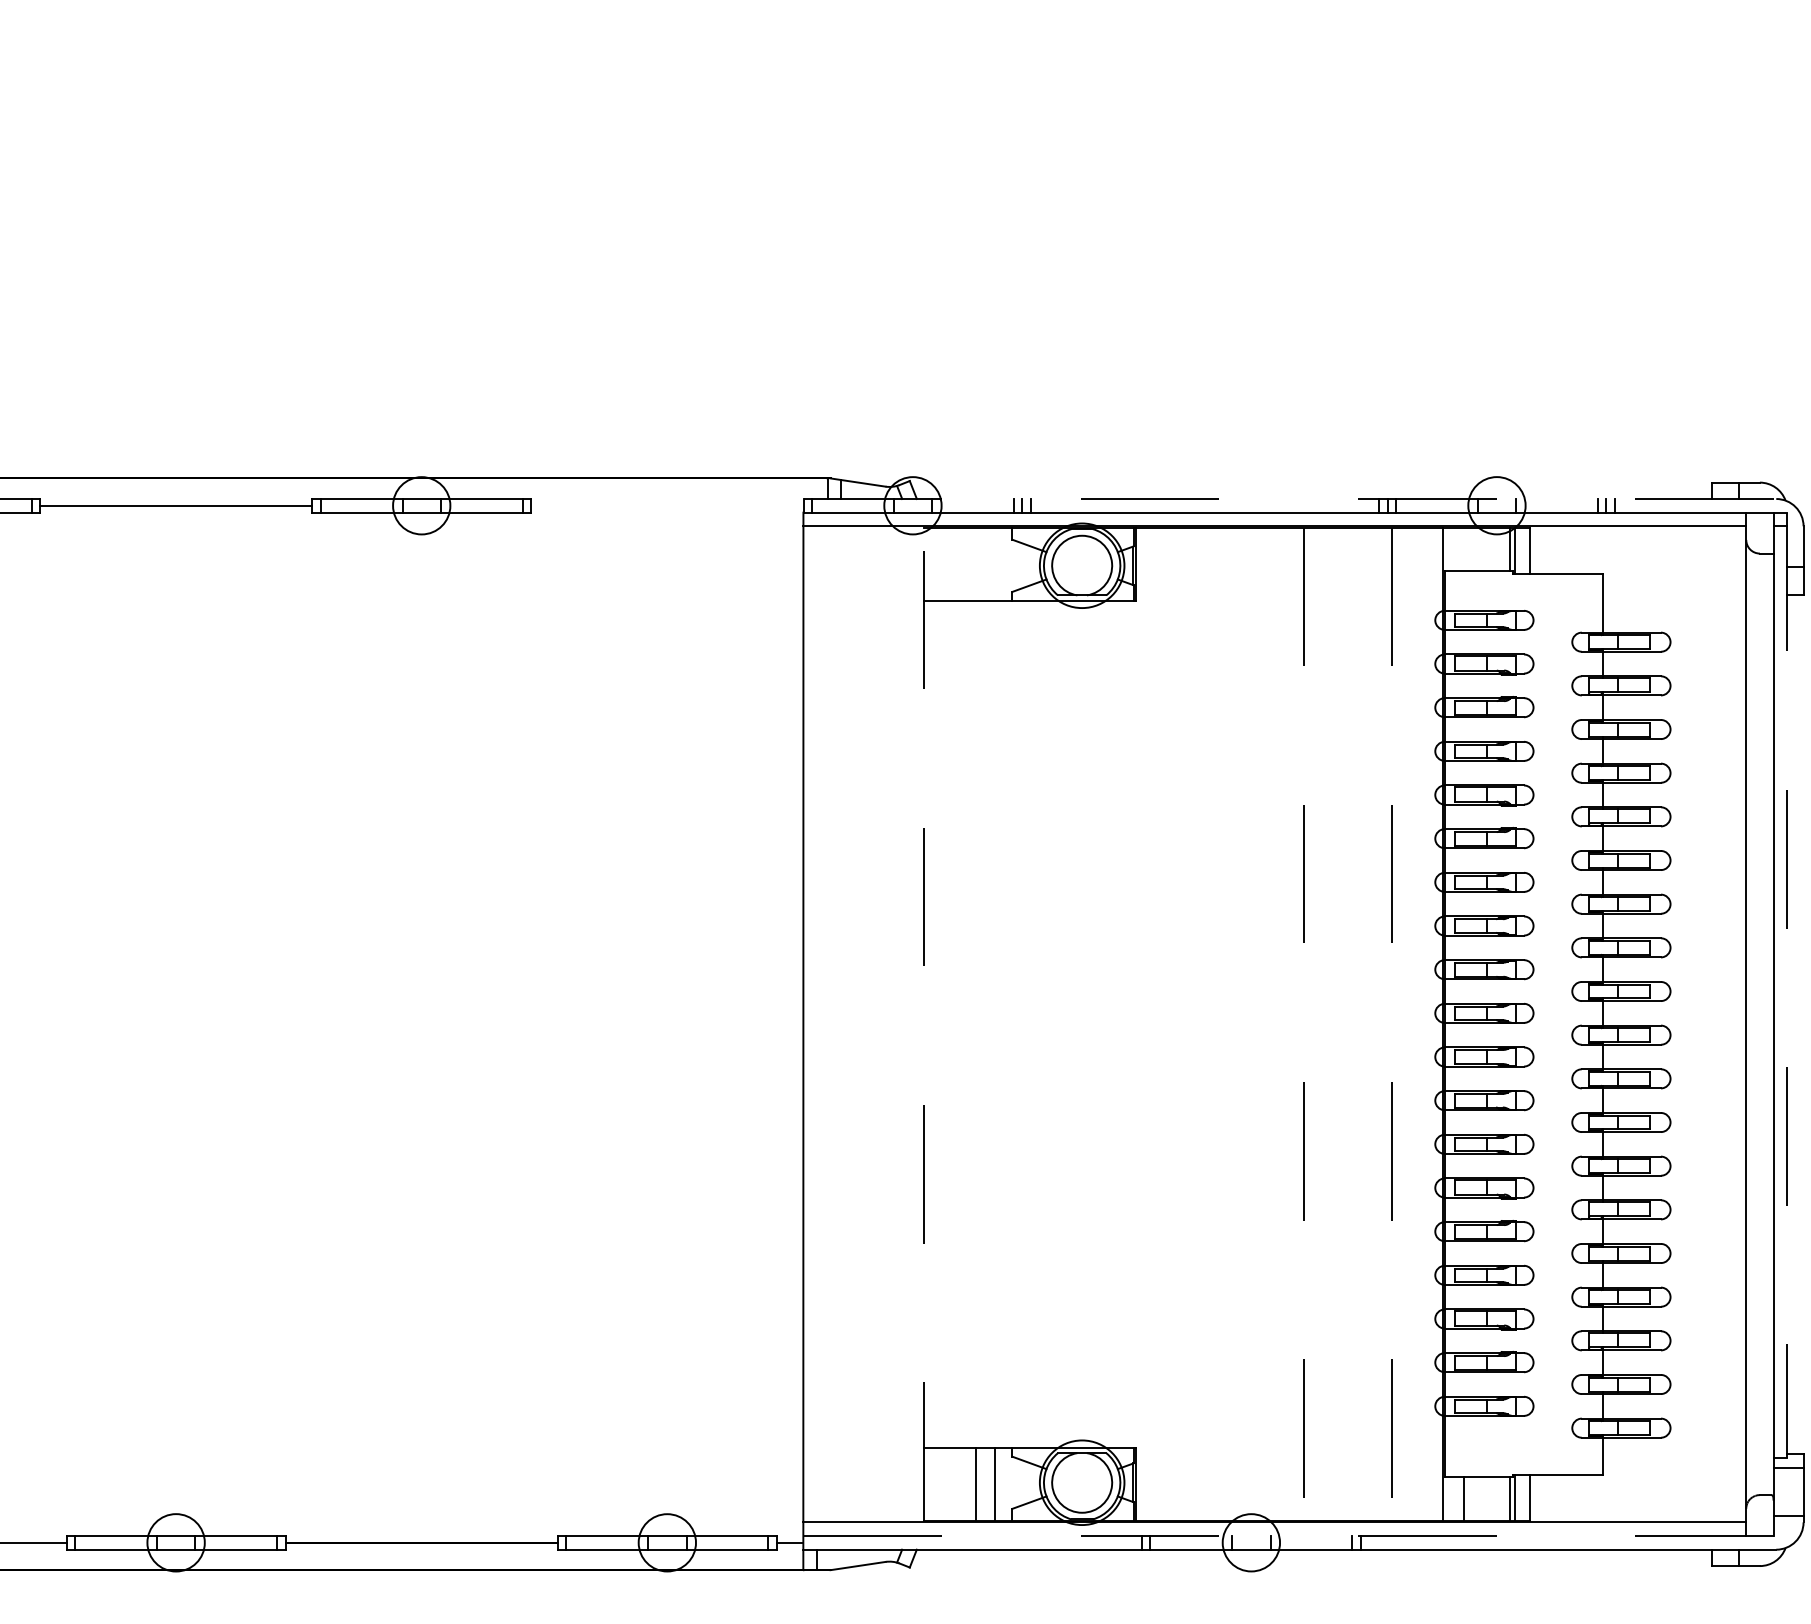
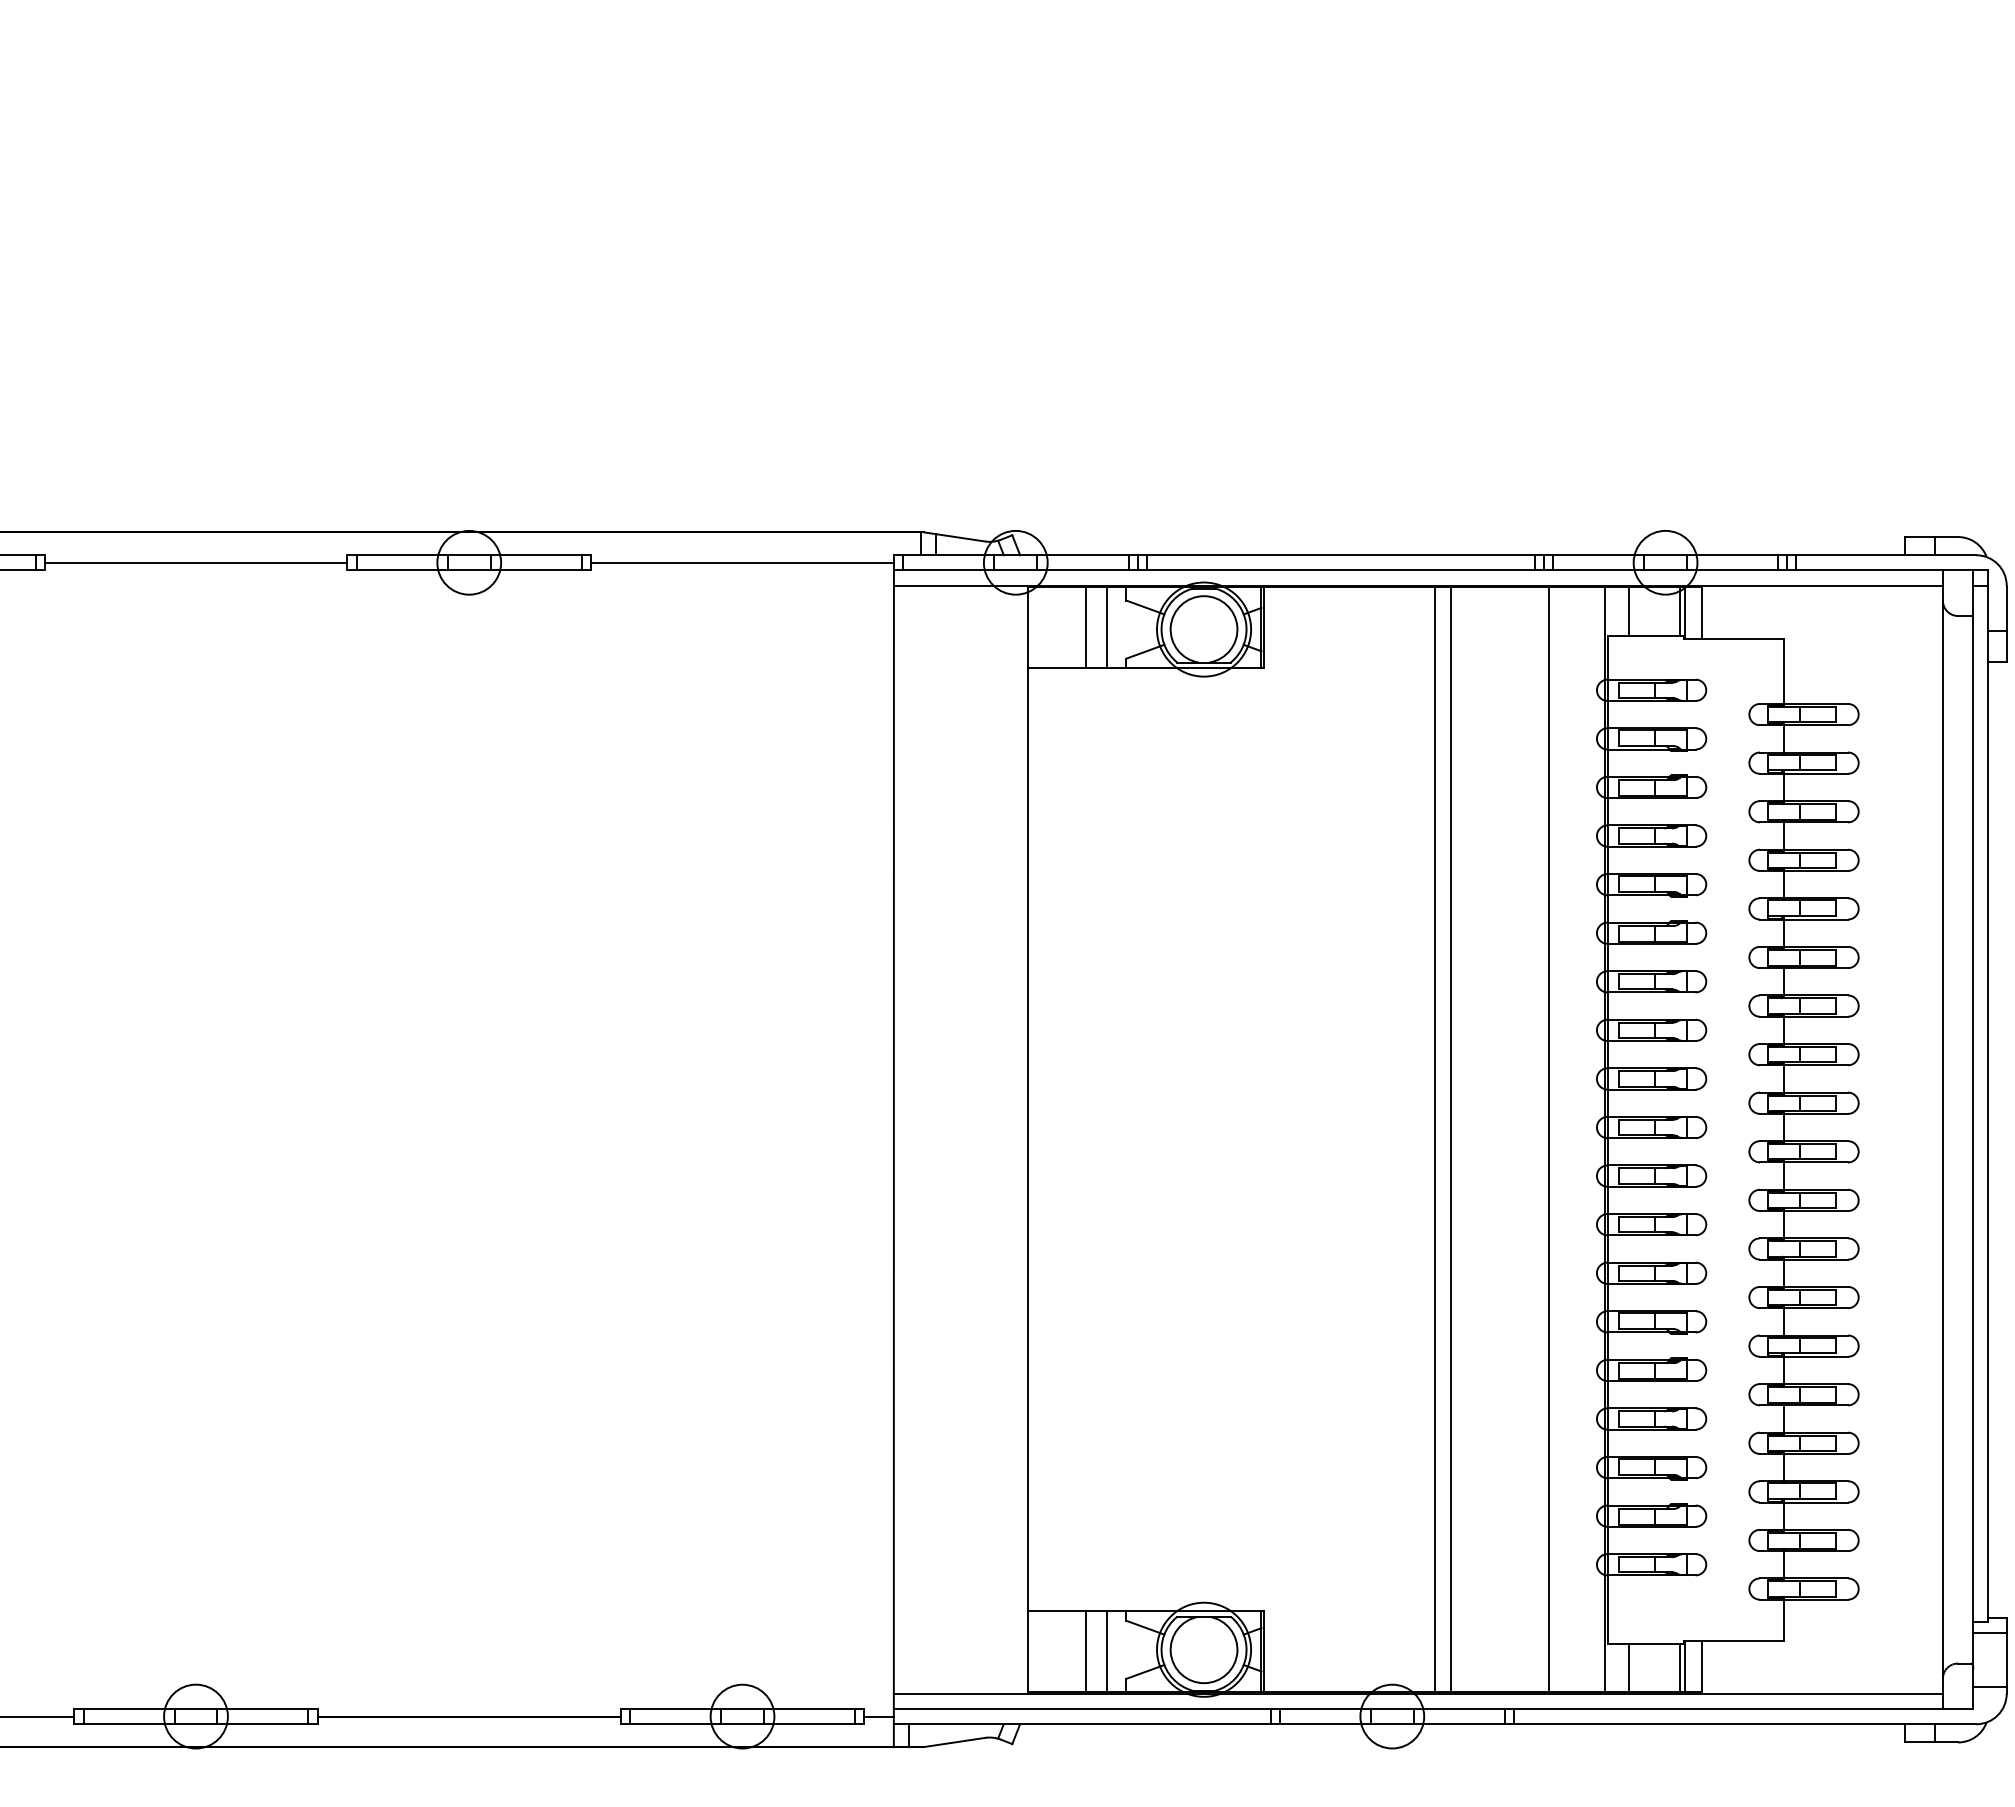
line: (1290, 499) -> (1435, 555), dashed -> solid
line: (667, 505) -> (742, 562), added
line: (1464, 549) -> (1629, 611), added
line: (976, 563) -> (1086, 627), added
line: (995, 563) -> (1107, 627), added
line: (1787, 985) -> (1988, 1096), dashed -> solid
line: (923, 1024) -> (1027, 1139), dashed -> solid
line: (1290, 1024) -> (1435, 1139), added
line: (1303, 1024) -> (1450, 1139), dashed -> solid
line: (1391, 1024) -> (1548, 1139), dashed -> solid
line: (1288, 1536) -> (1433, 1709), dashed -> solid

